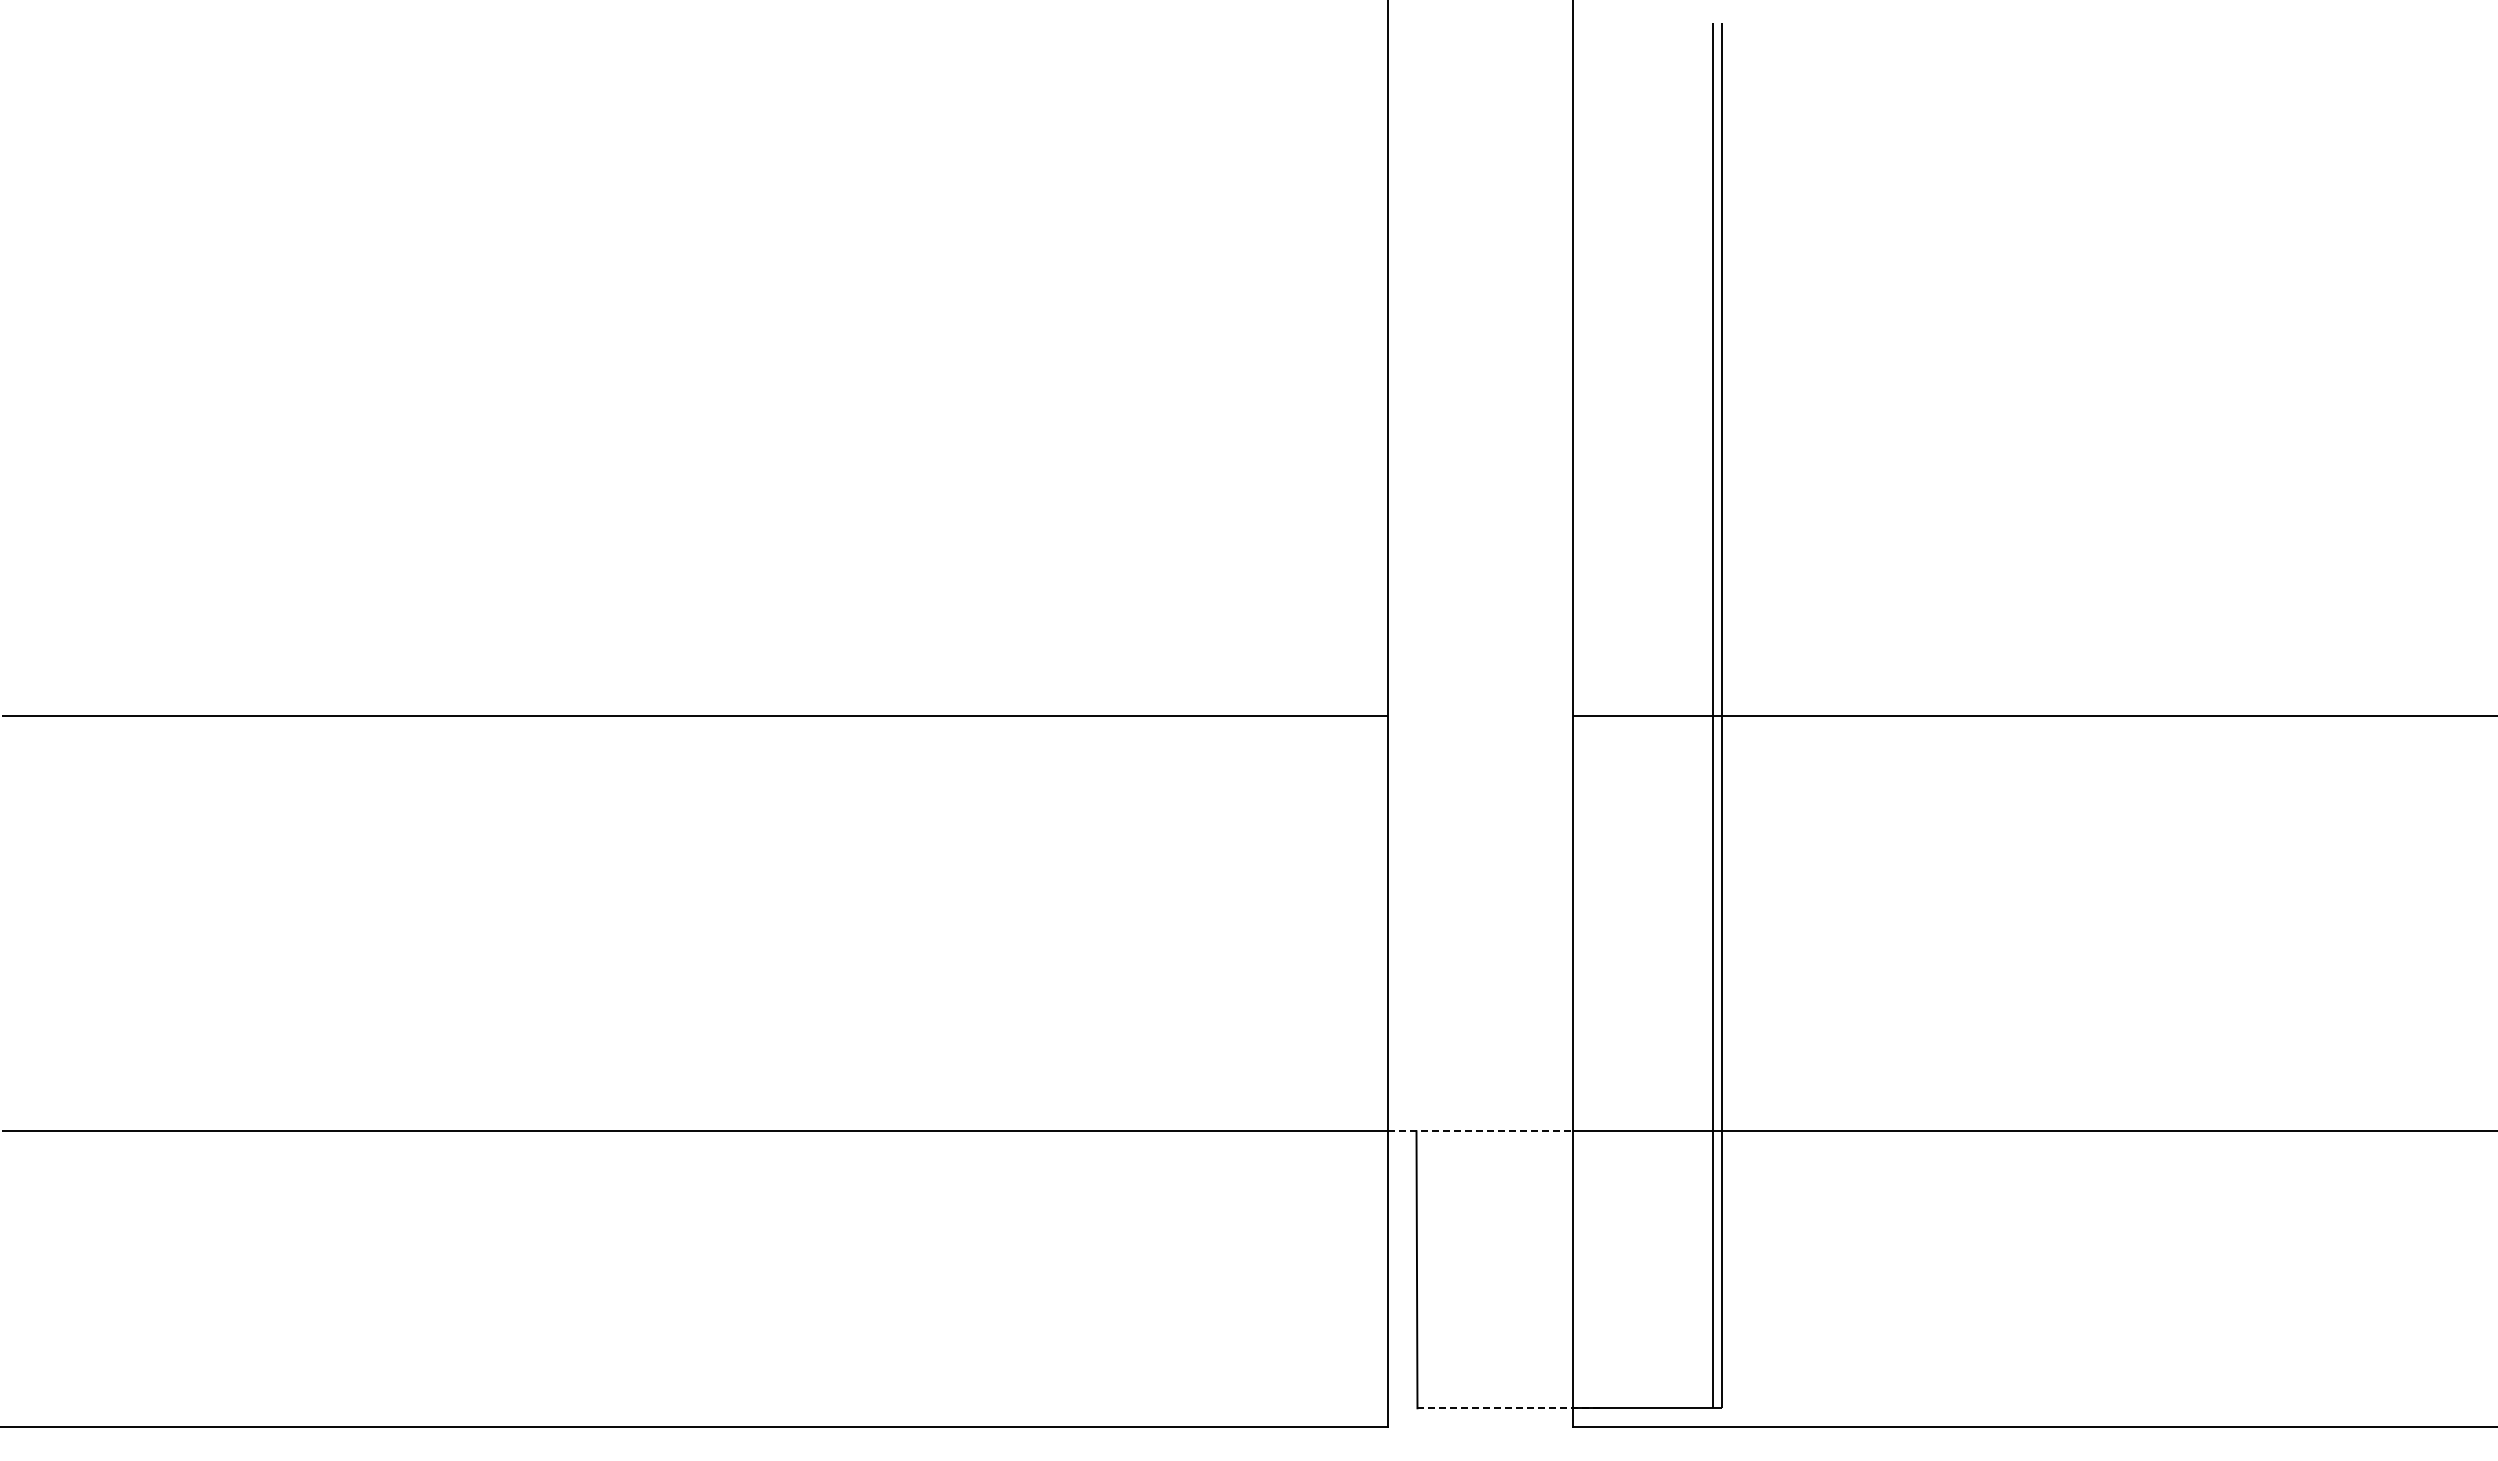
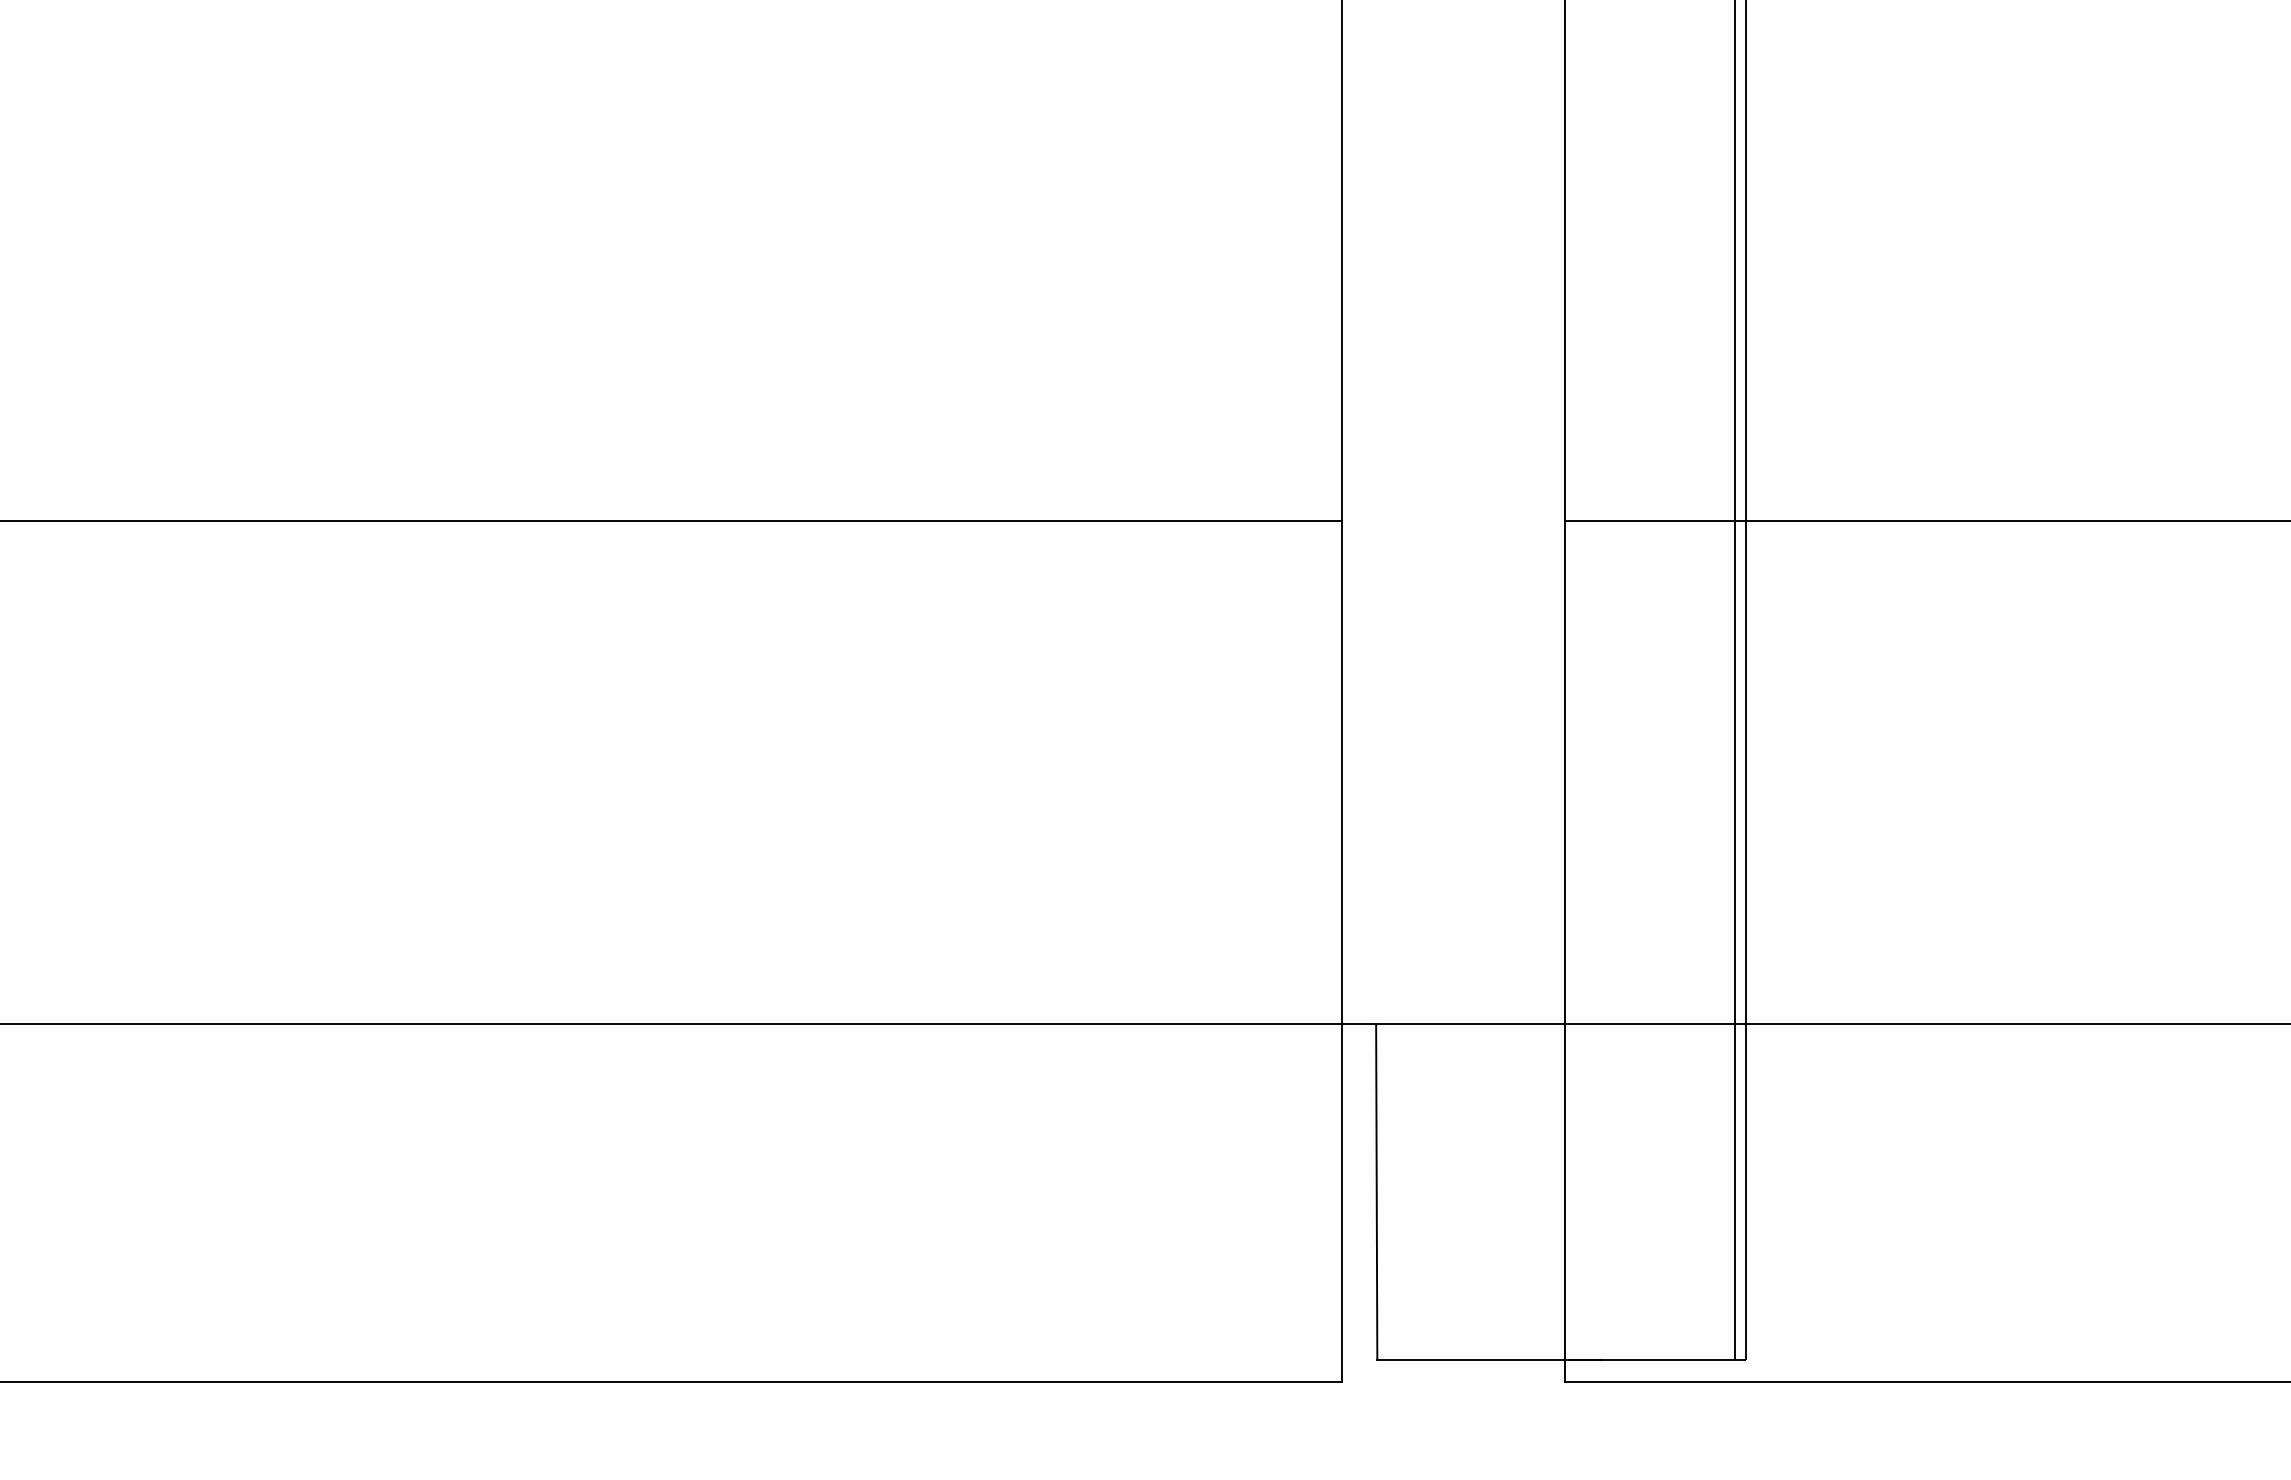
line: (1480, 1131) -> (1453, 1024), dashed -> solid
line: (1510, 1408) -> (1489, 1360), dashed -> solid

